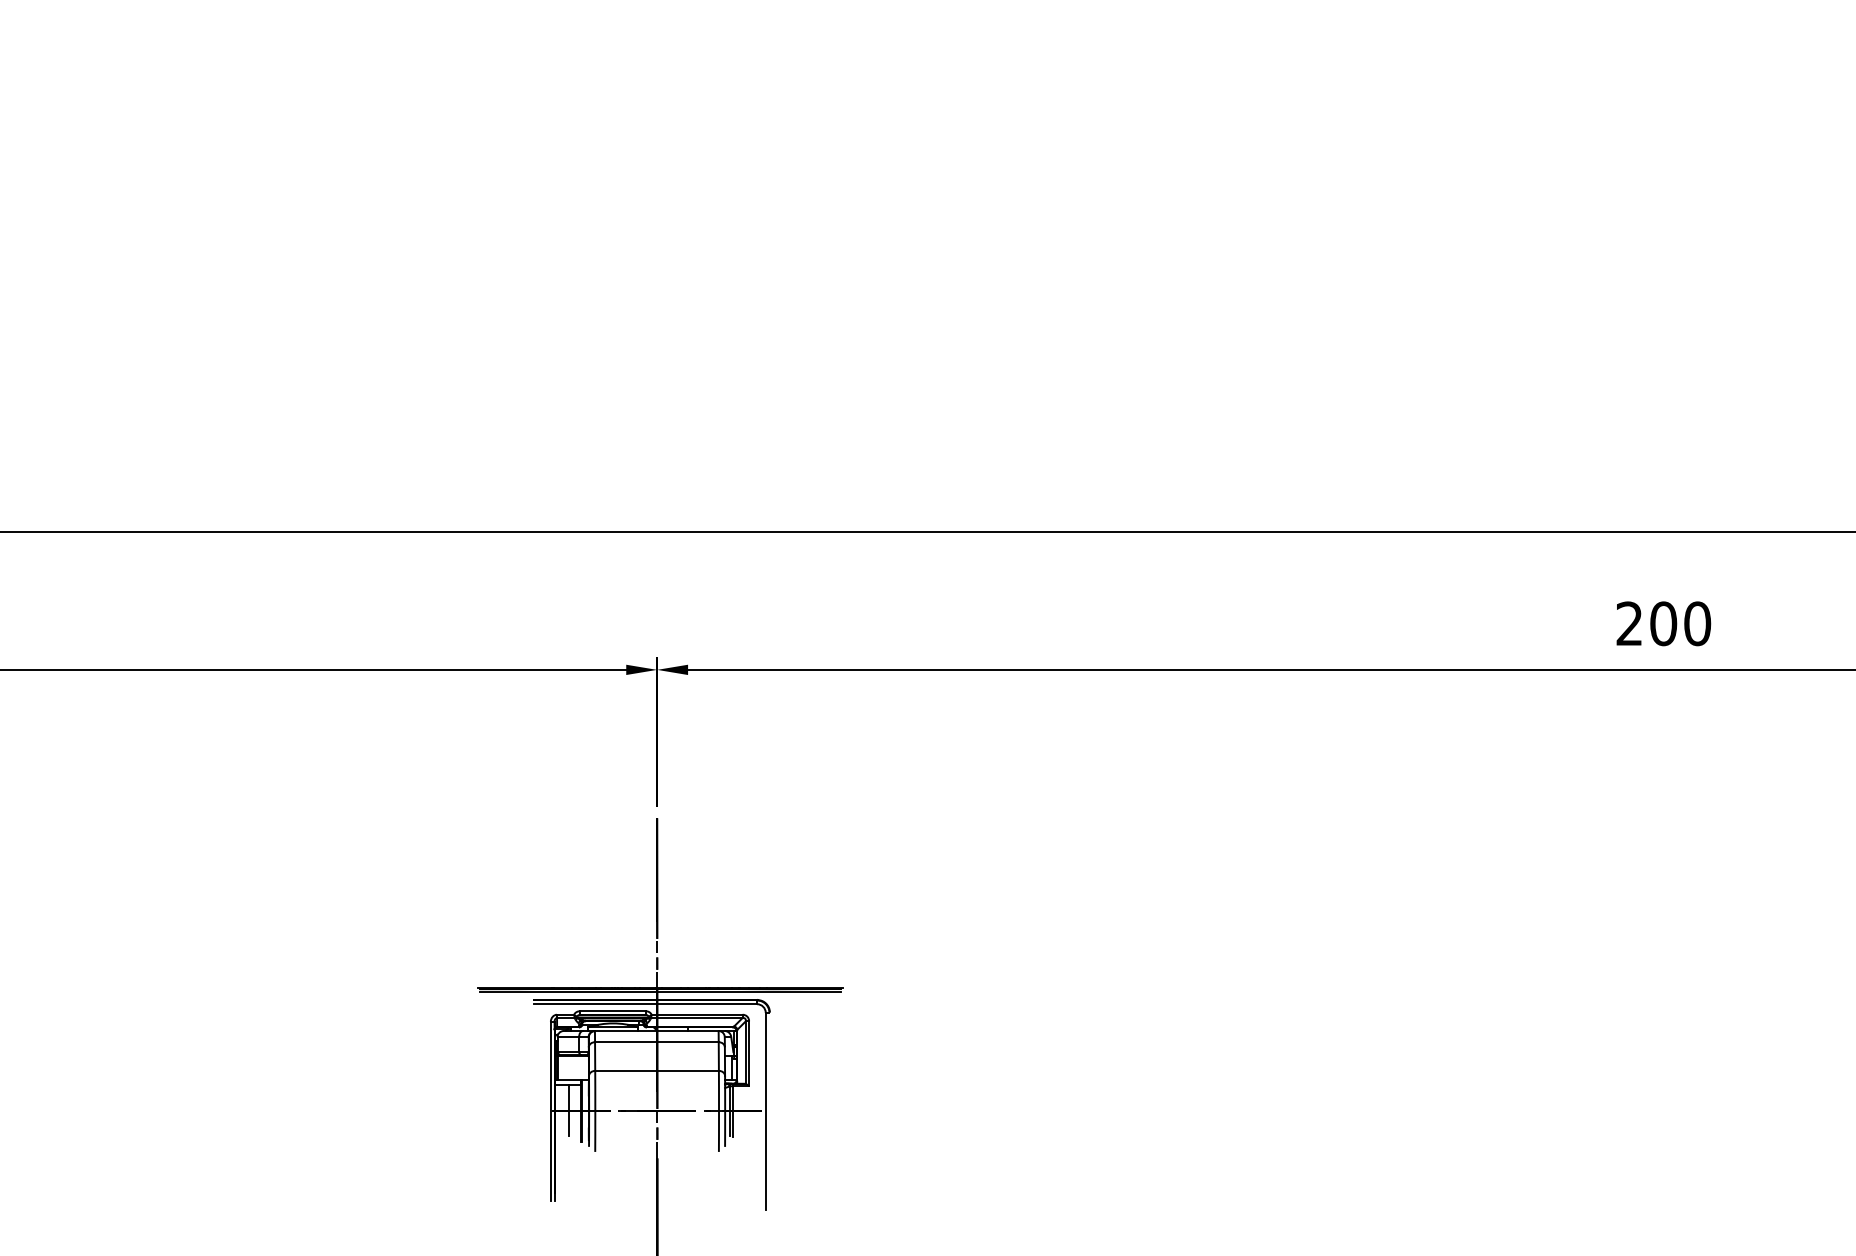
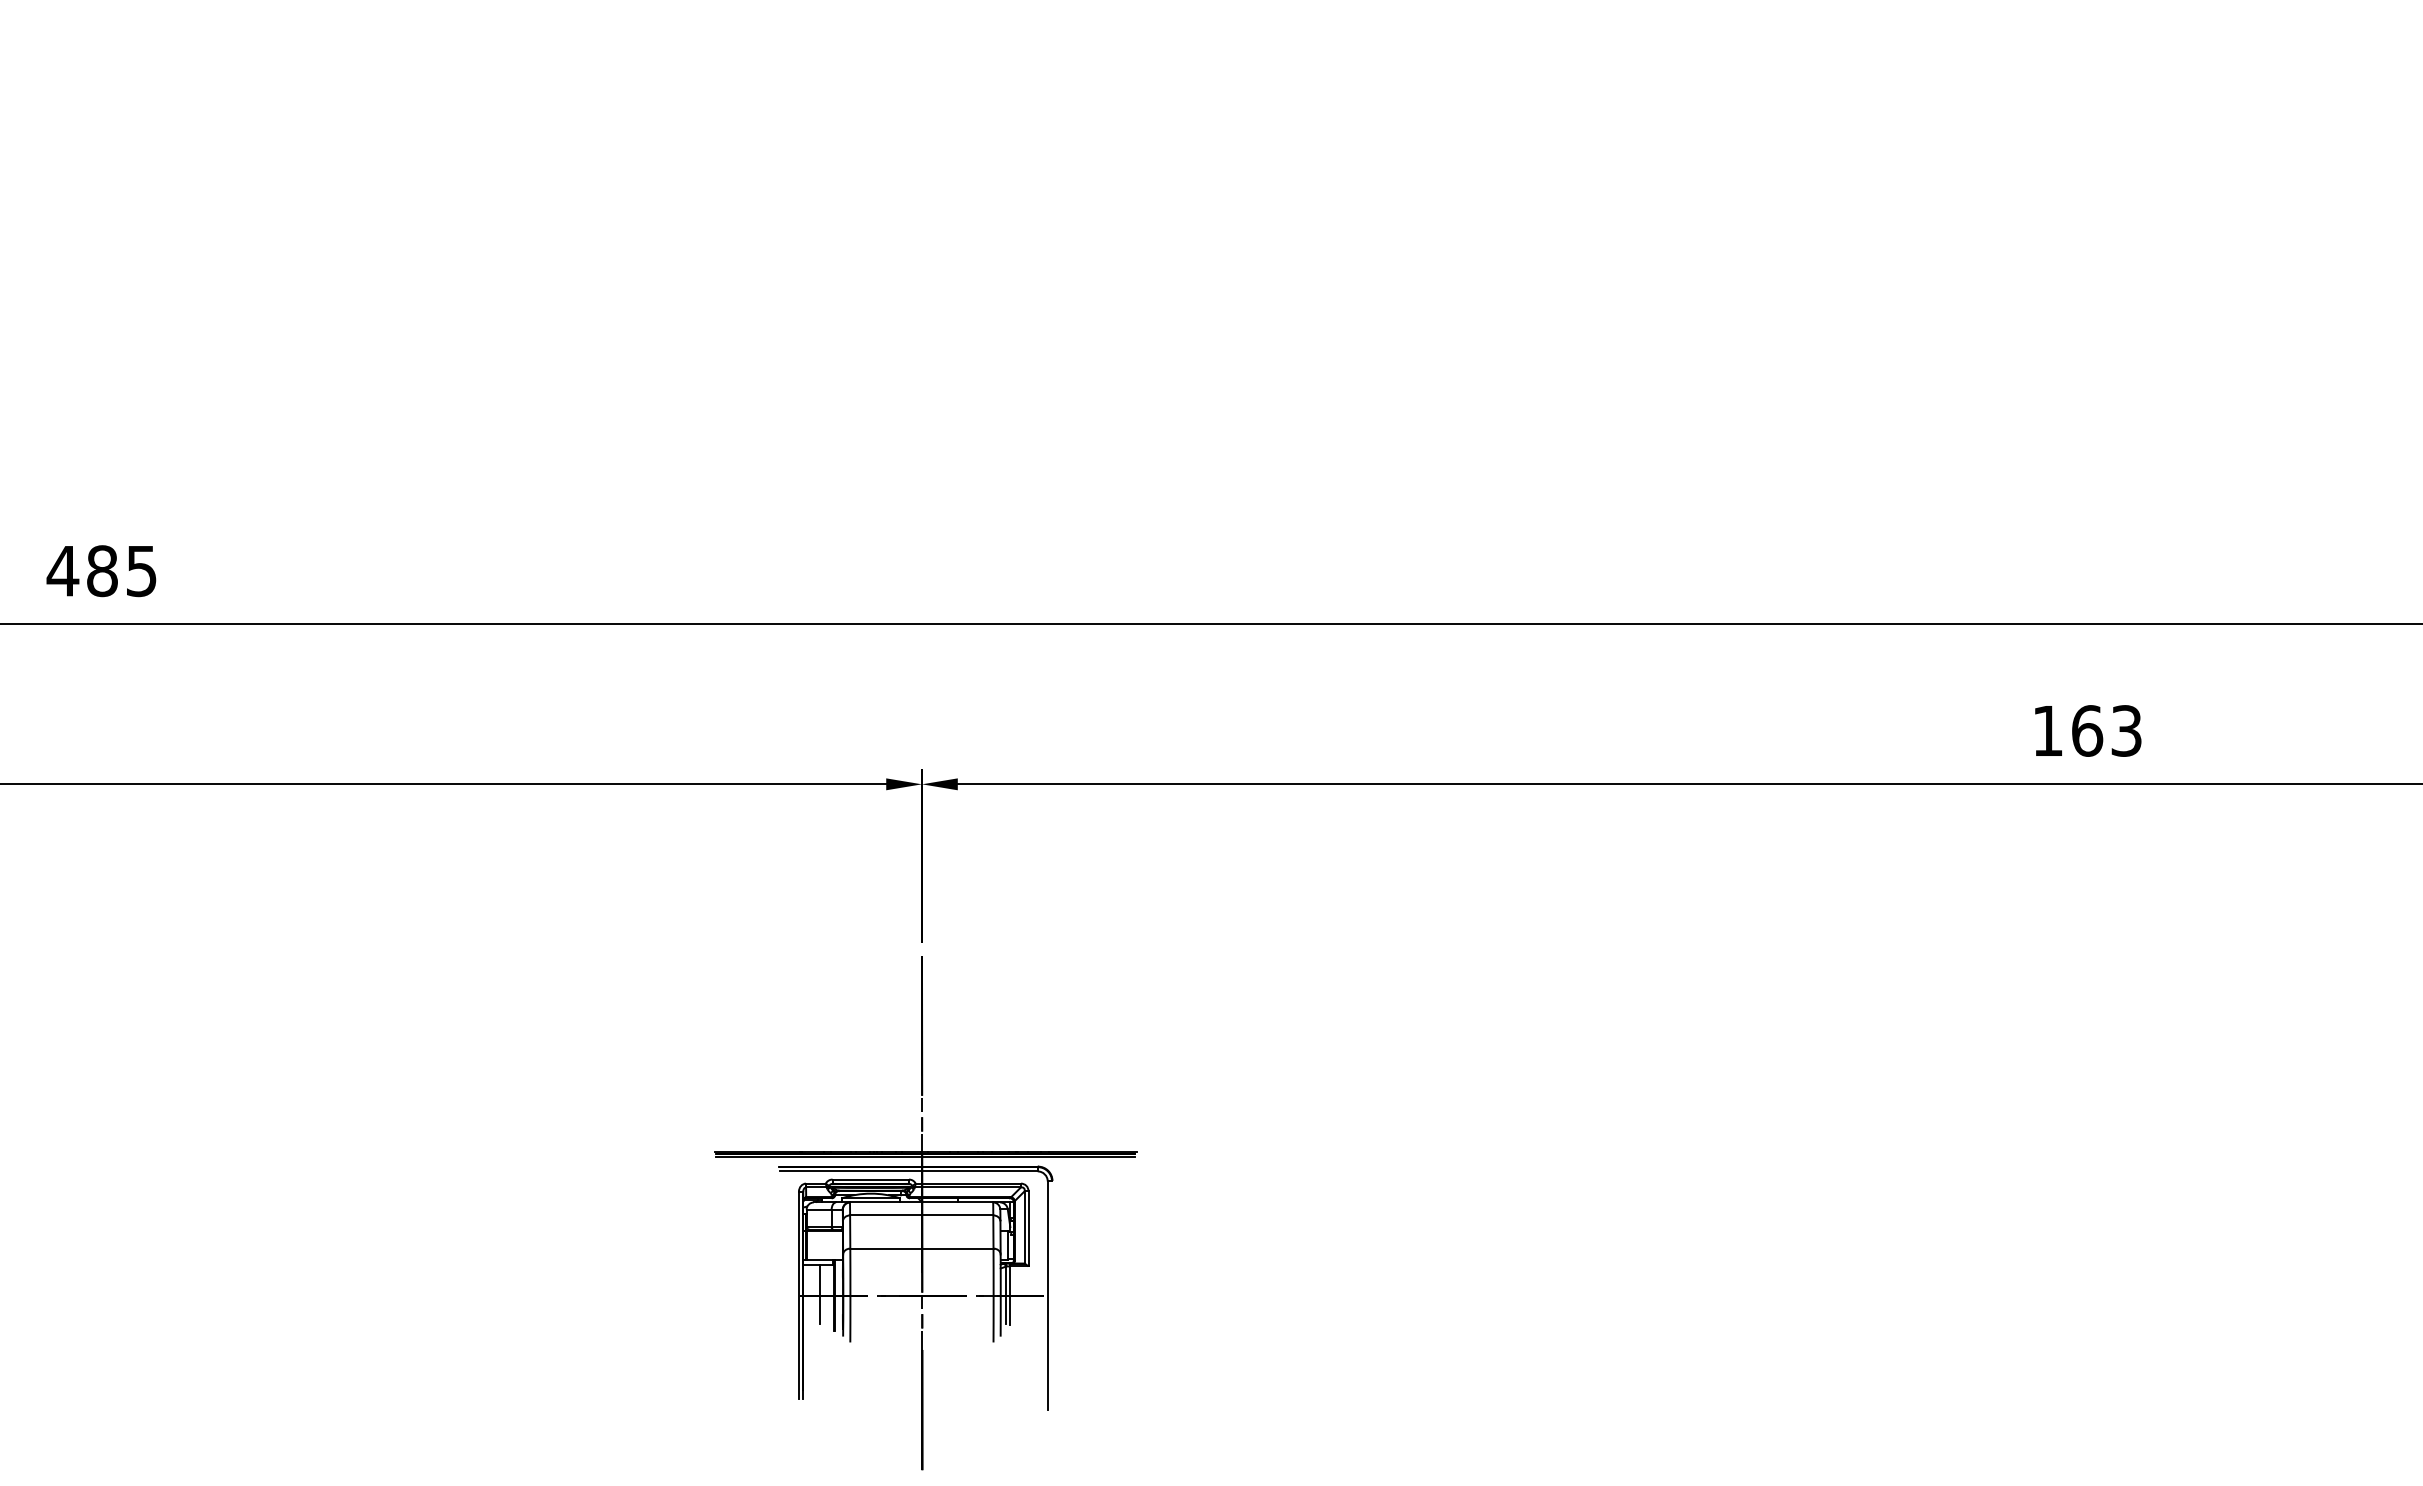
text: (1663, 623) -> (2087, 730), 200 -> 163

